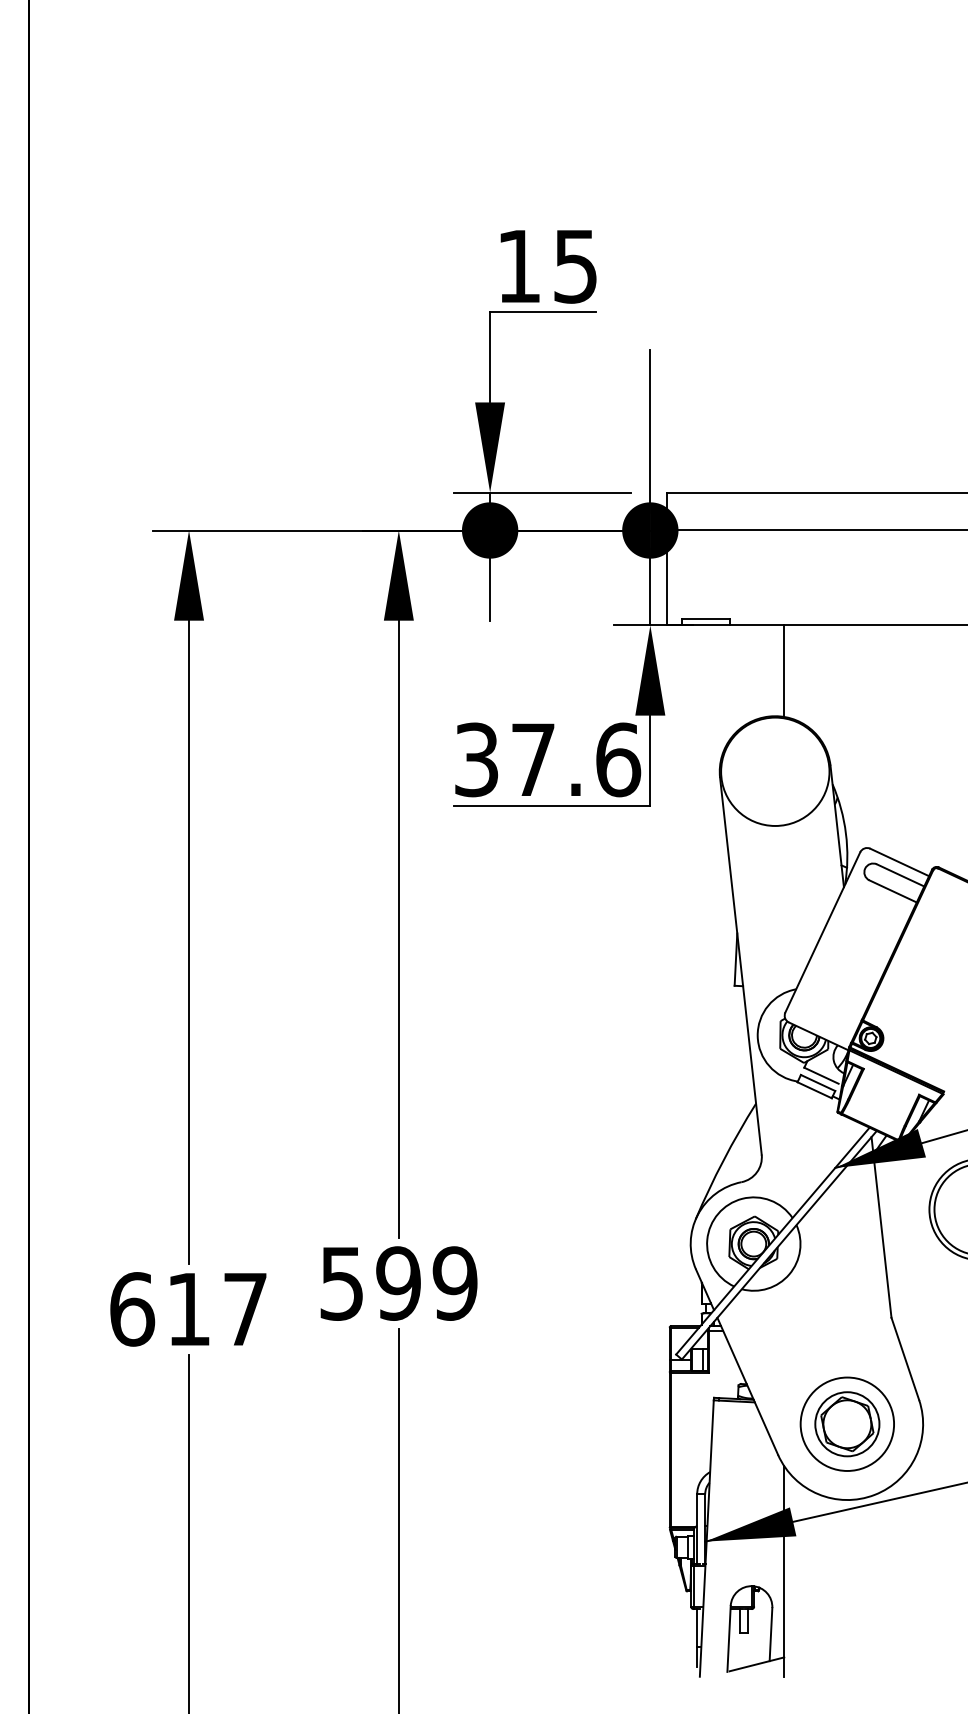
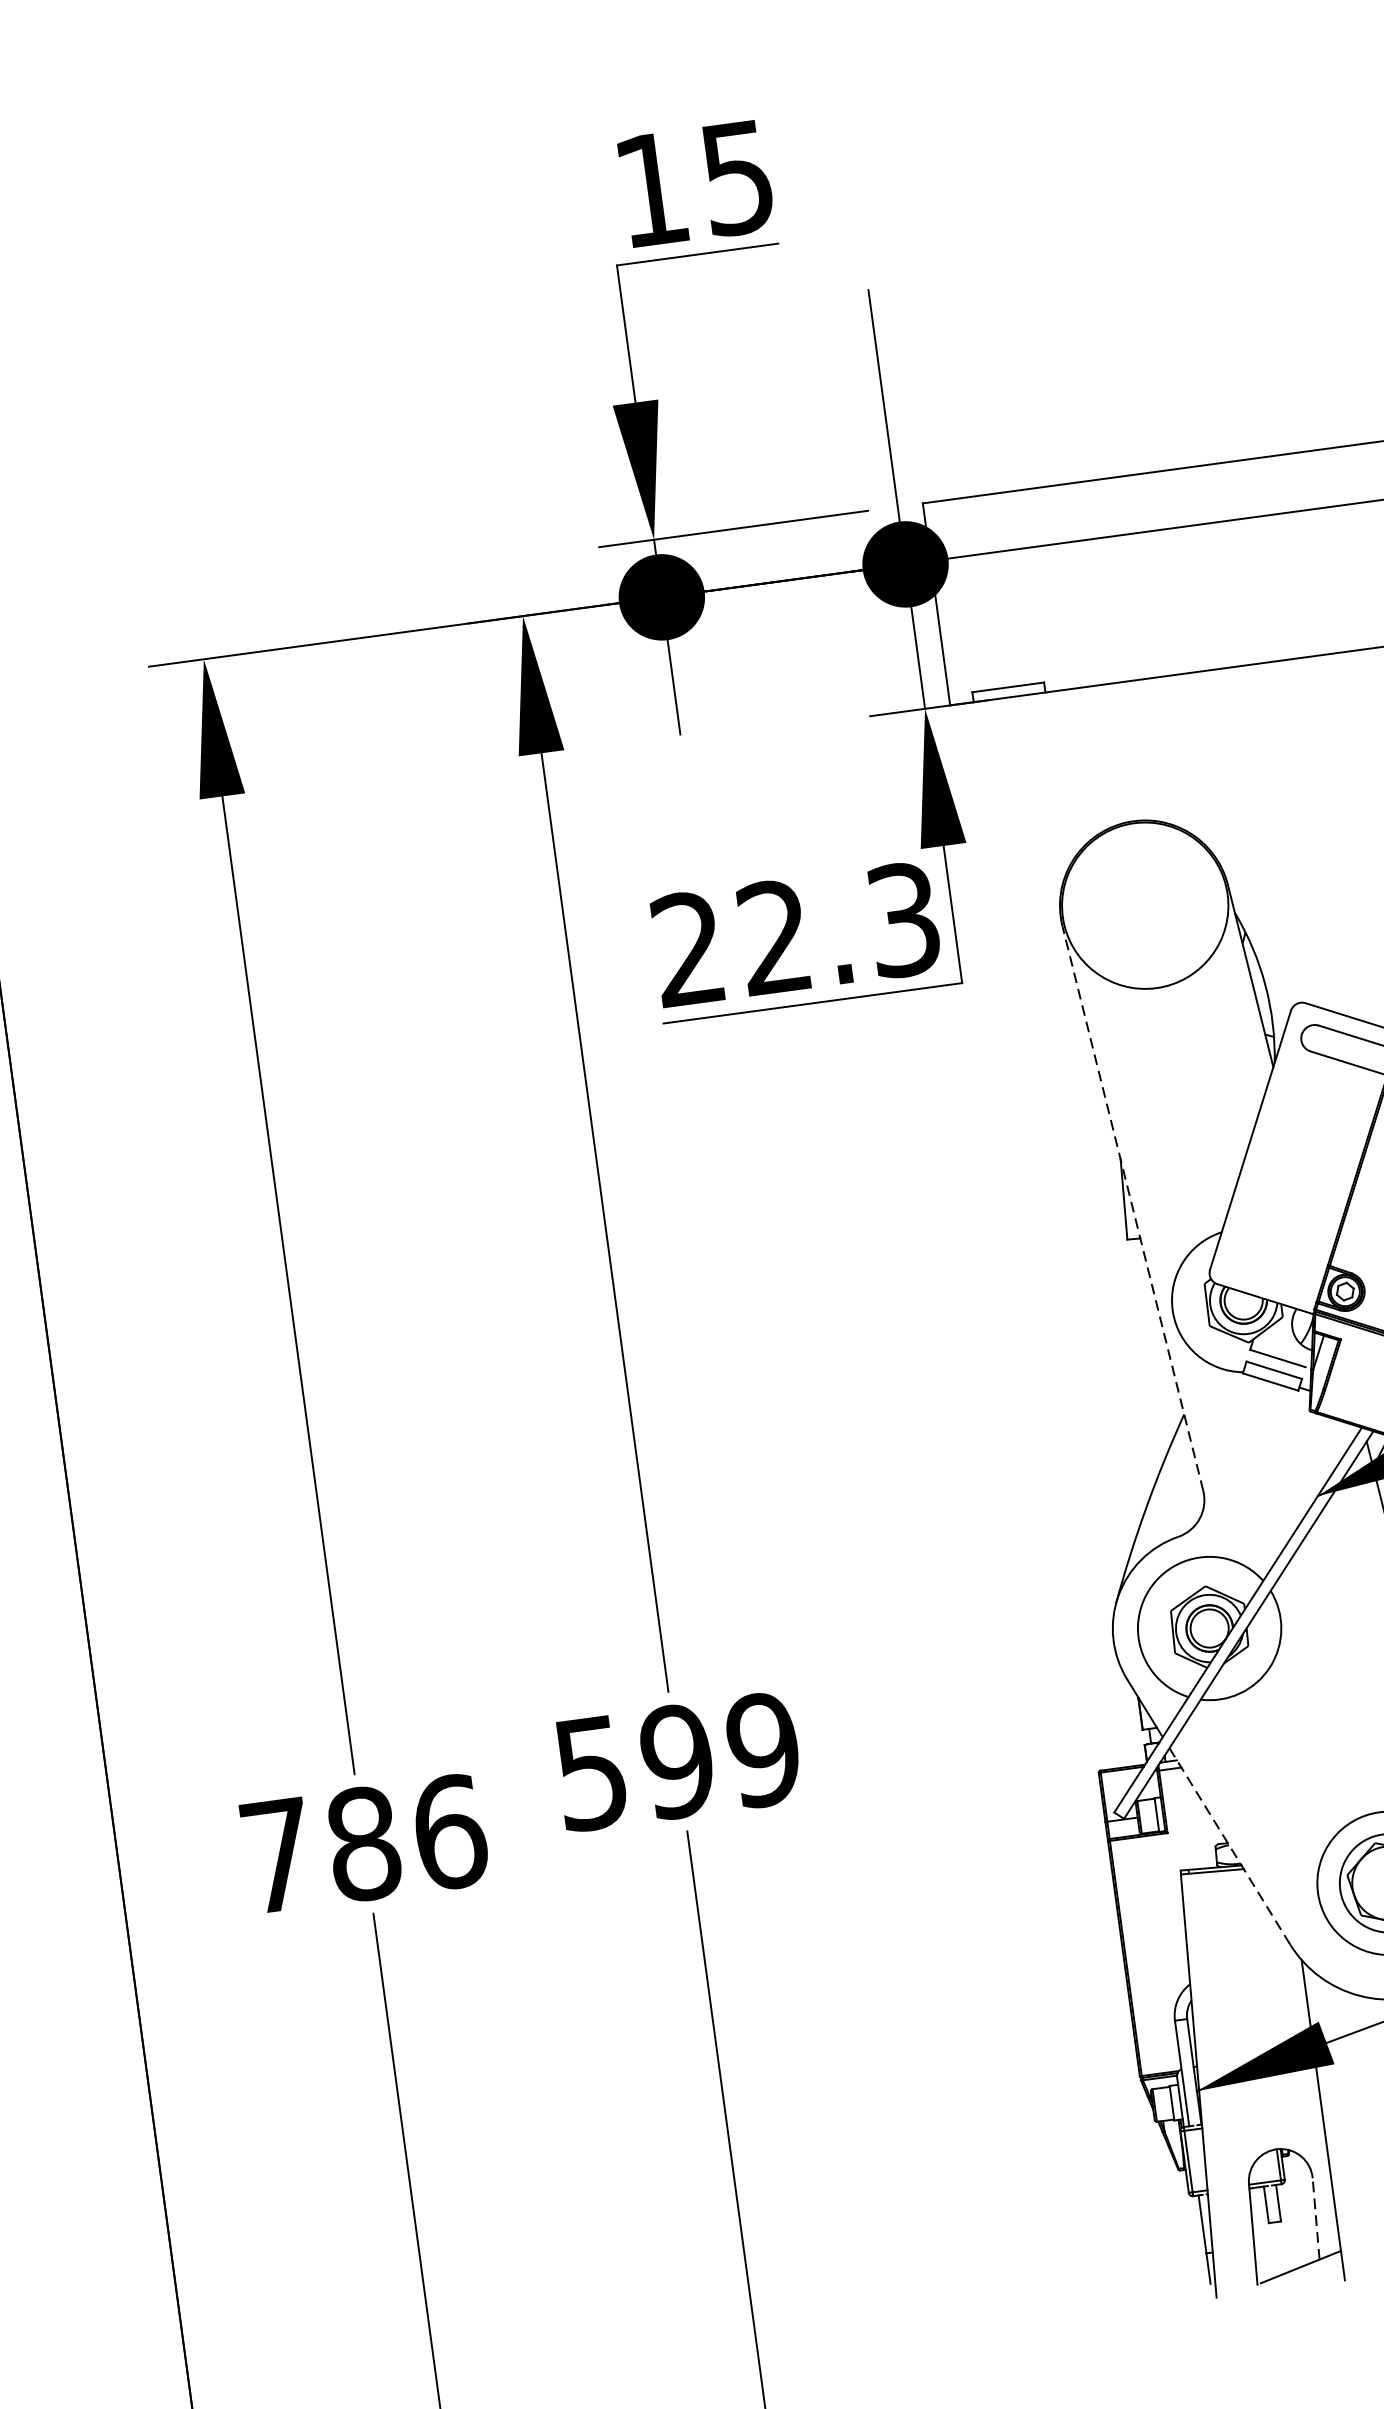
line: (784, 670) -> (1138, 749), removed
text: (548, 759) -> (797, 933), 37.6 -> 22.3
line: (740, 966) -> (1132, 1209), solid -> dashed
text: (189, 1309) -> (364, 1844), 617 -> 786
line: (747, 1386) -> (1229, 1846), solid -> dashed
line: (770, 1634) -> (1315, 2218), solid -> dashed

